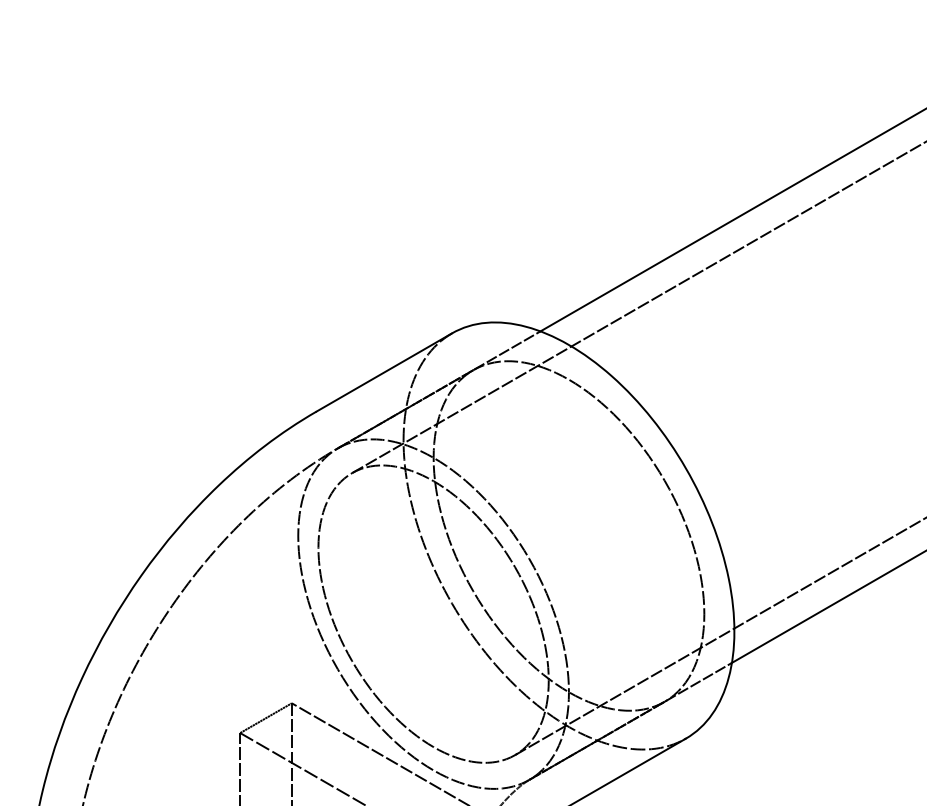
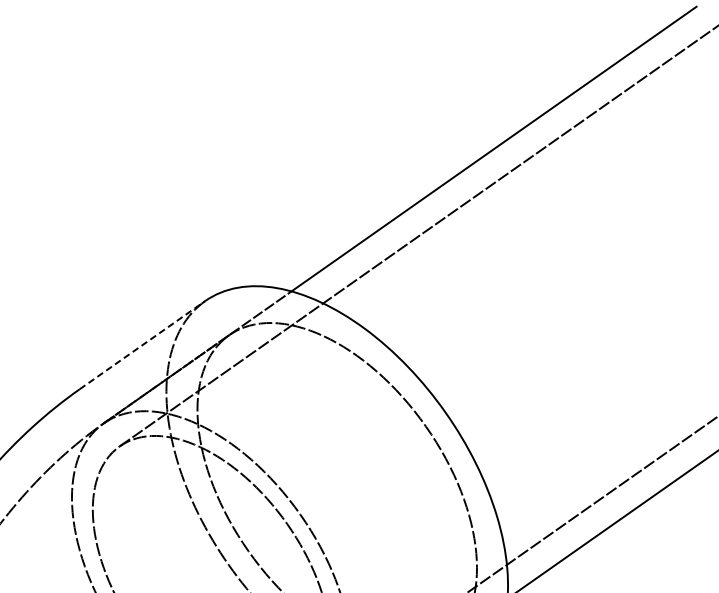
line: (384, 372) -> (142, 345), solid -> dashed

